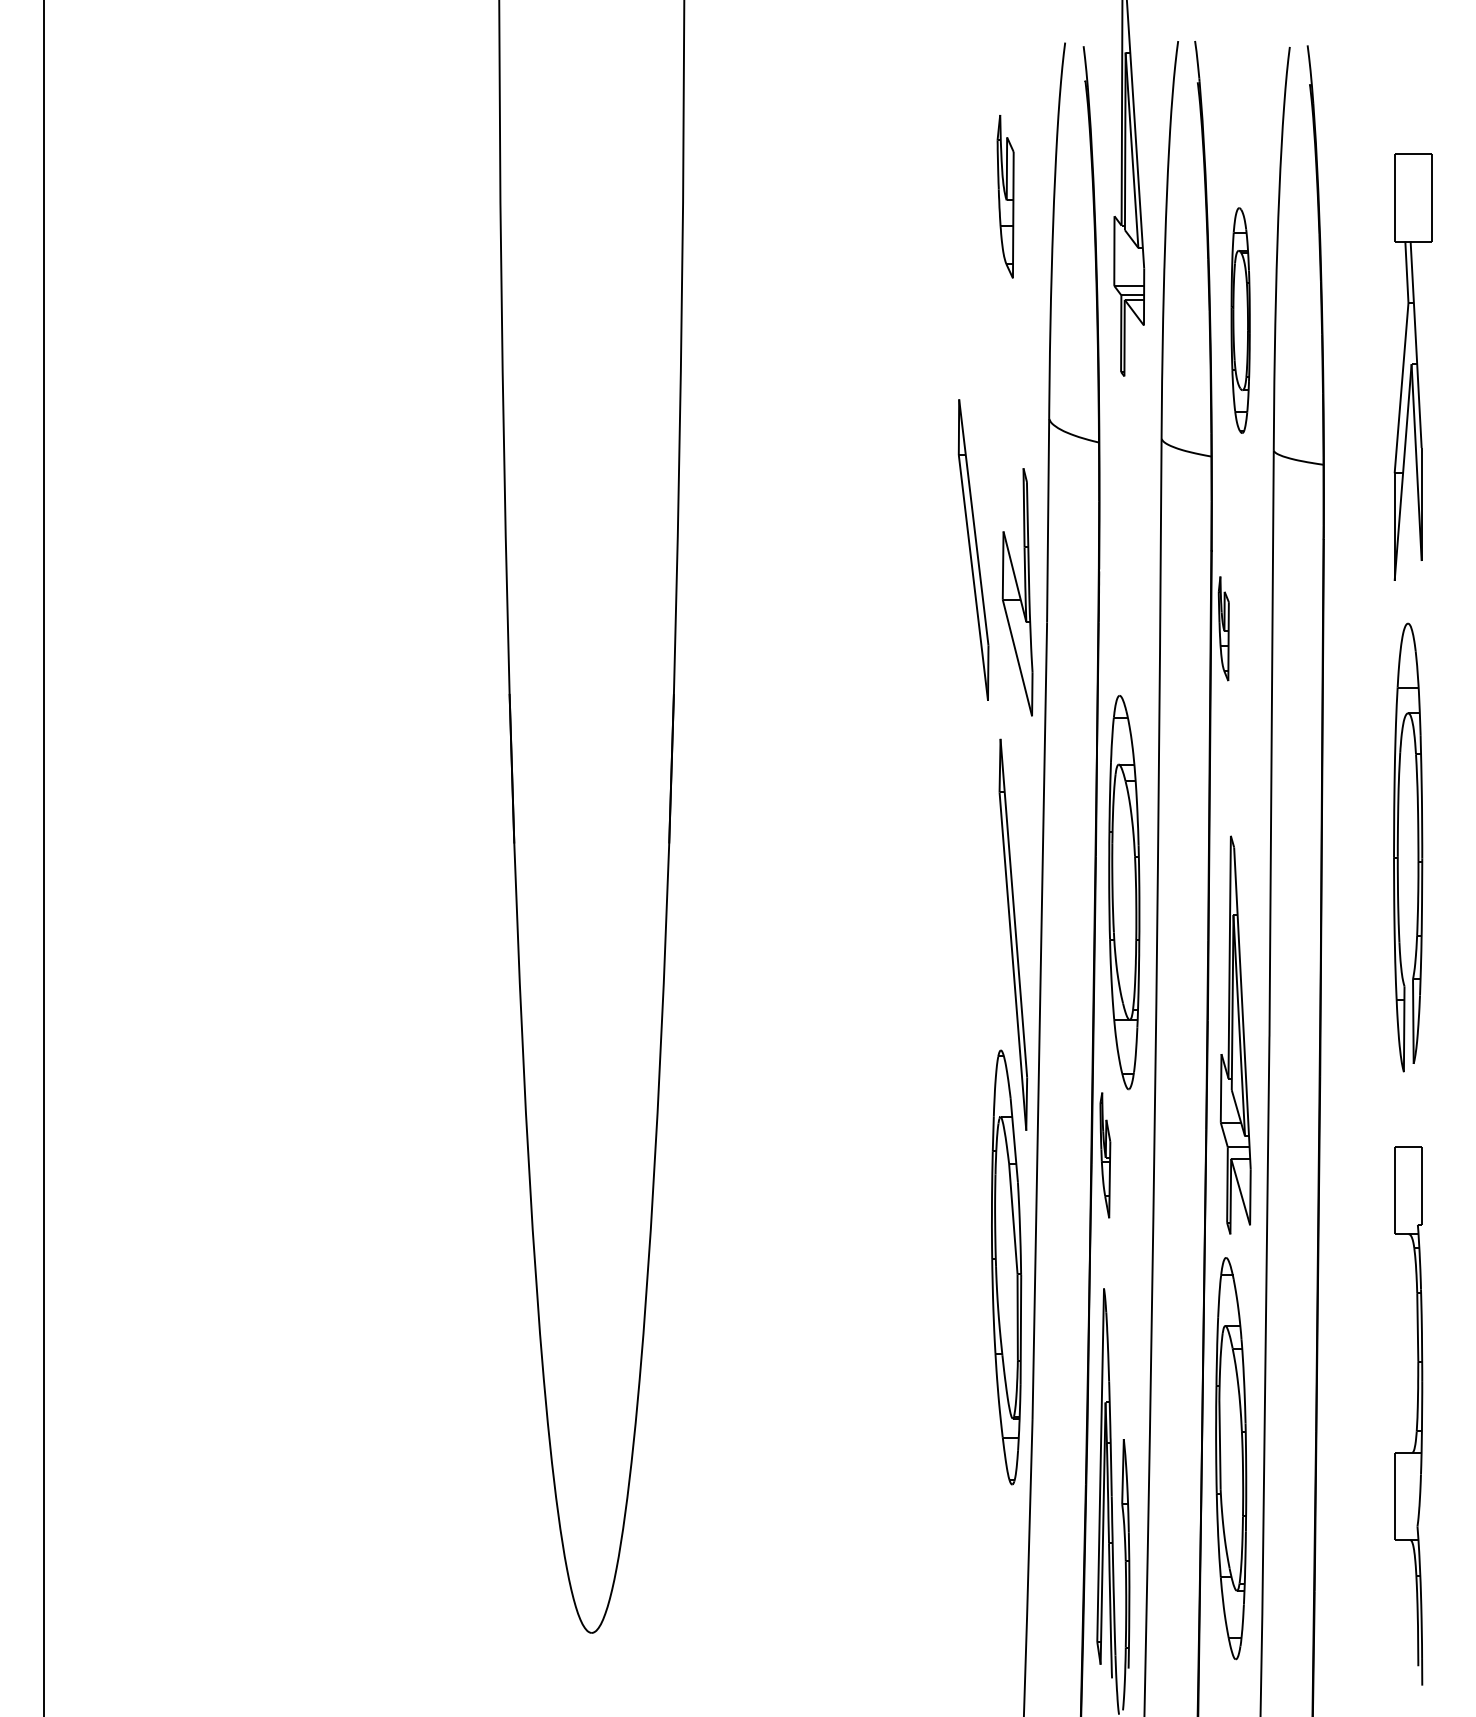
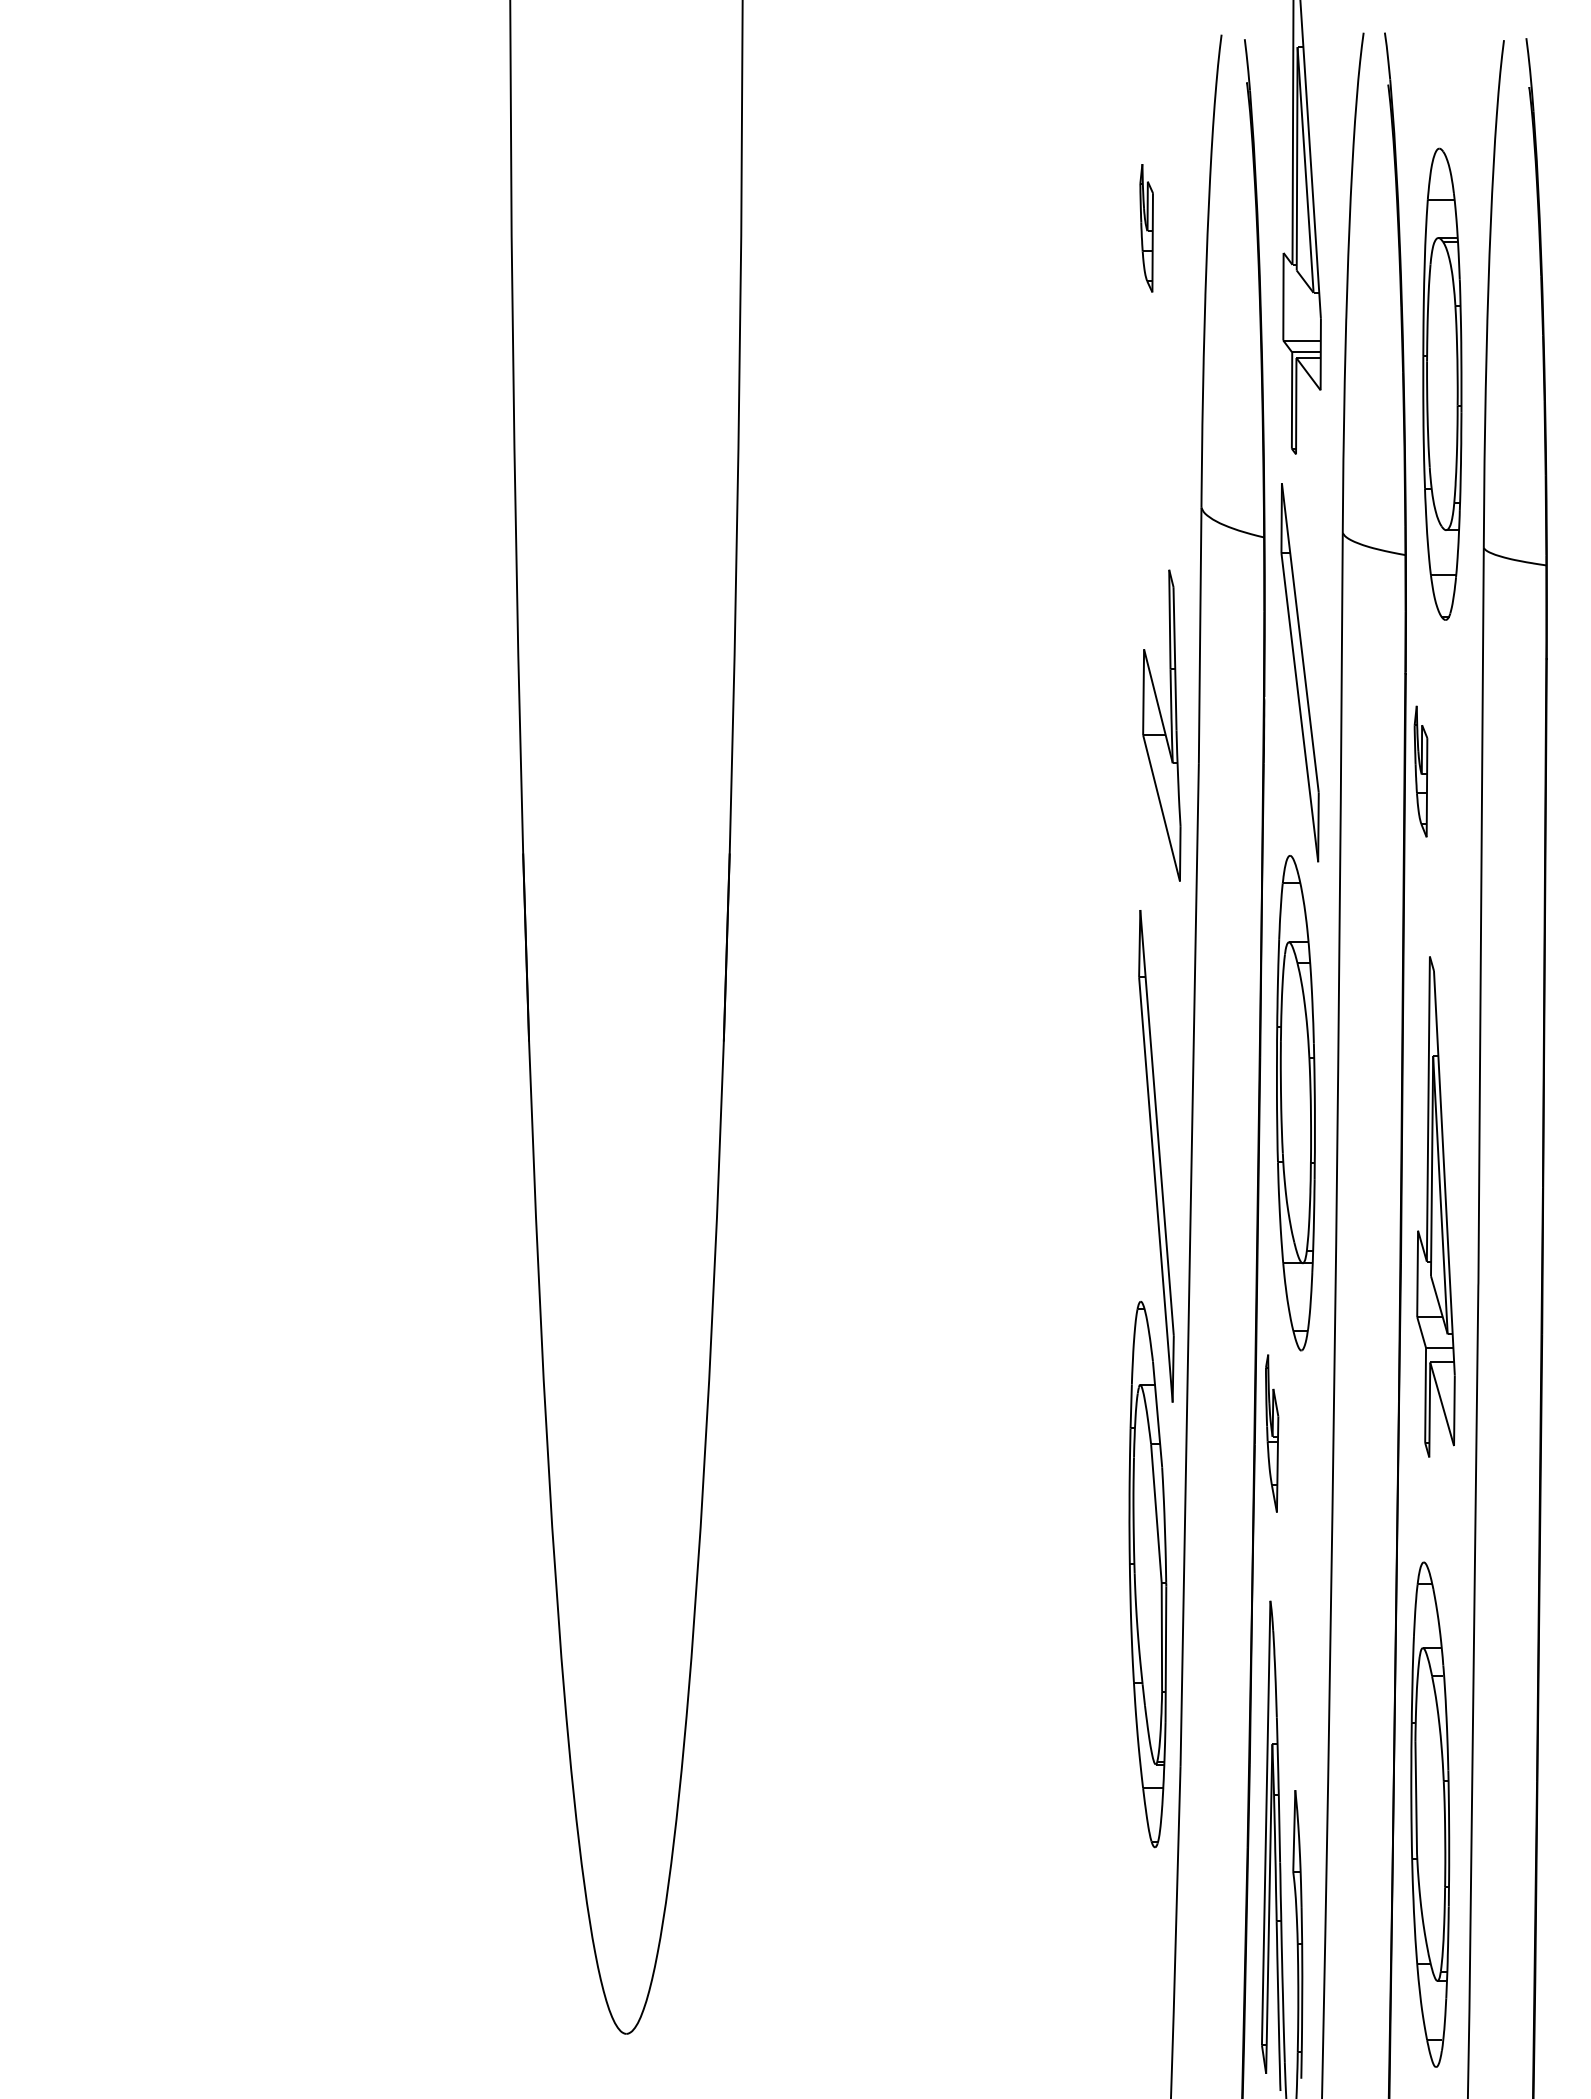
part: (1005, 196) -> (1146, 228), size x0.62
part: (1240, 320) -> (1441, 384), size x1.67
part: (973, 549) -> (1299, 671), moved
part: (1235, 1034) -> (1435, 1206), moved

